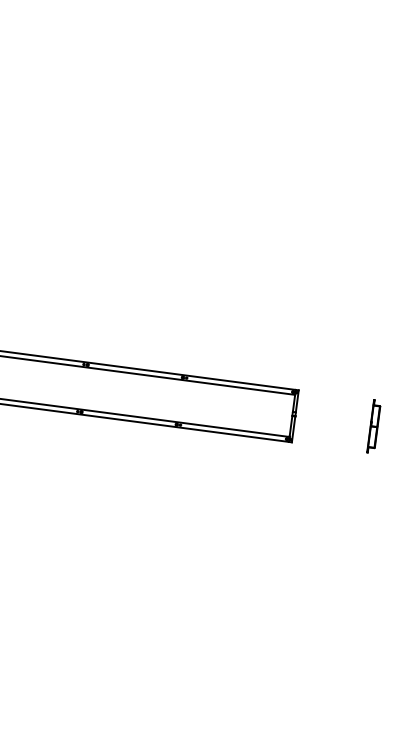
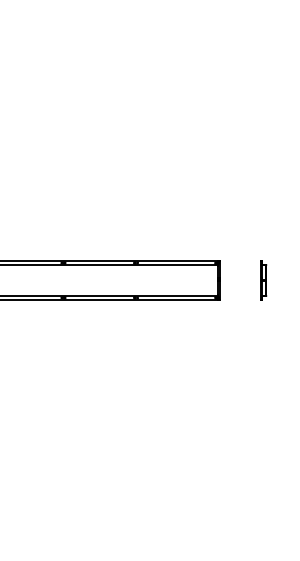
part: (373, 426) -> (263, 280), moved

